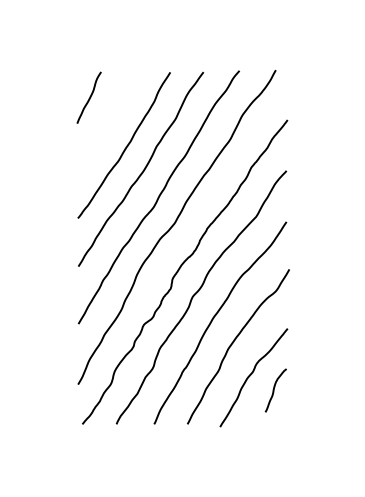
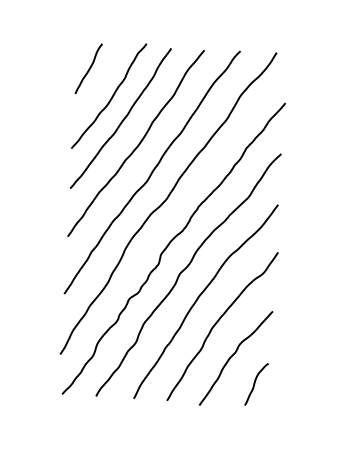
curve: (113, 124) -> (111, 96), added
curve: (274, 390) -> (255, 384), moved

